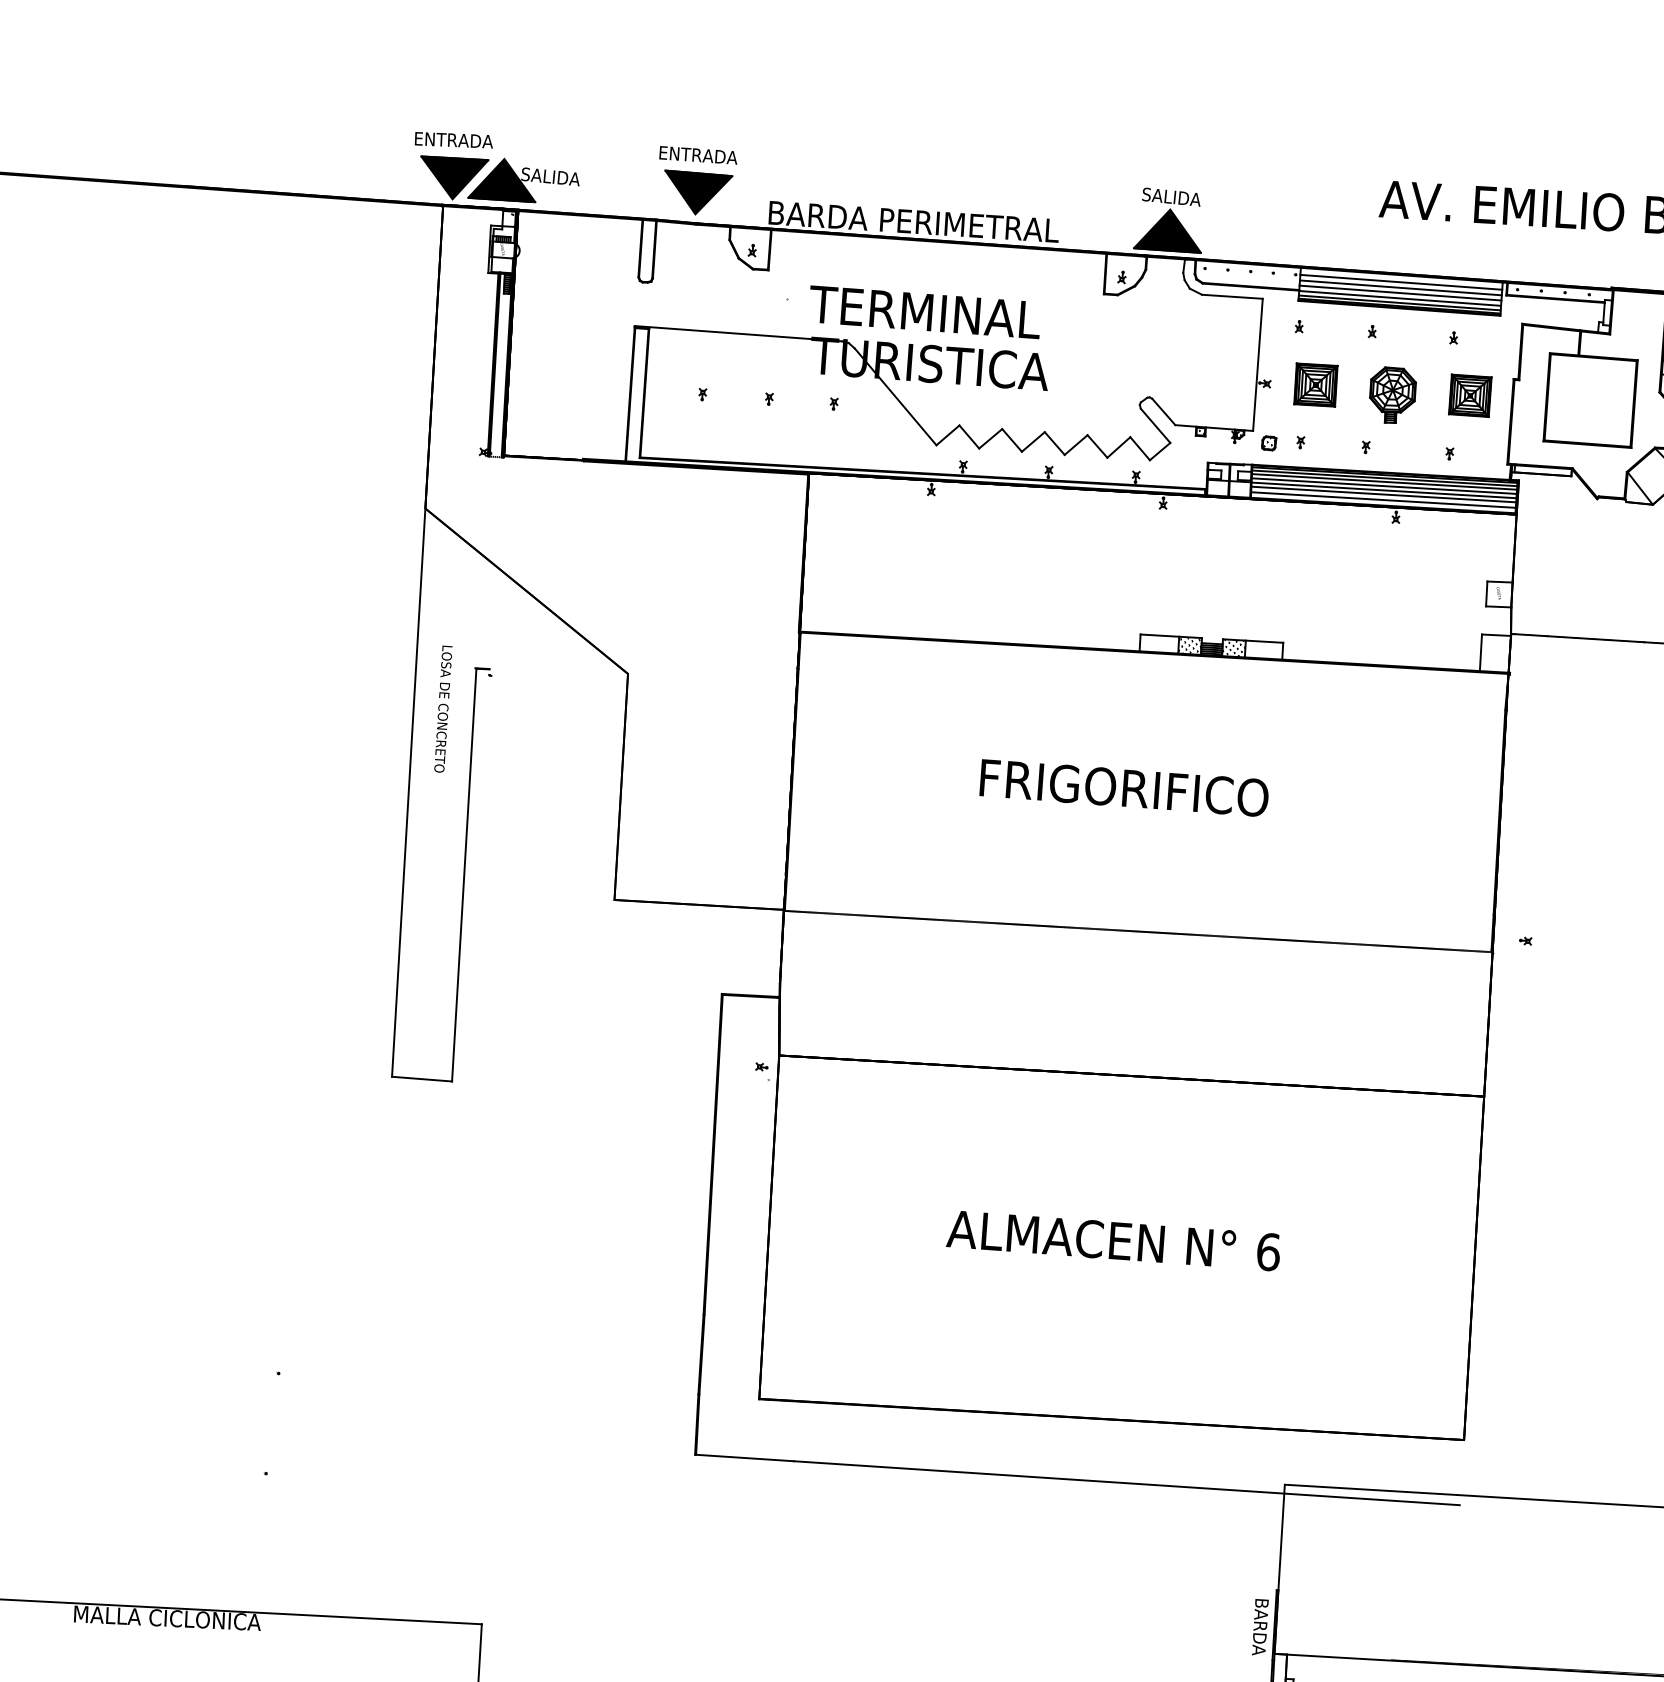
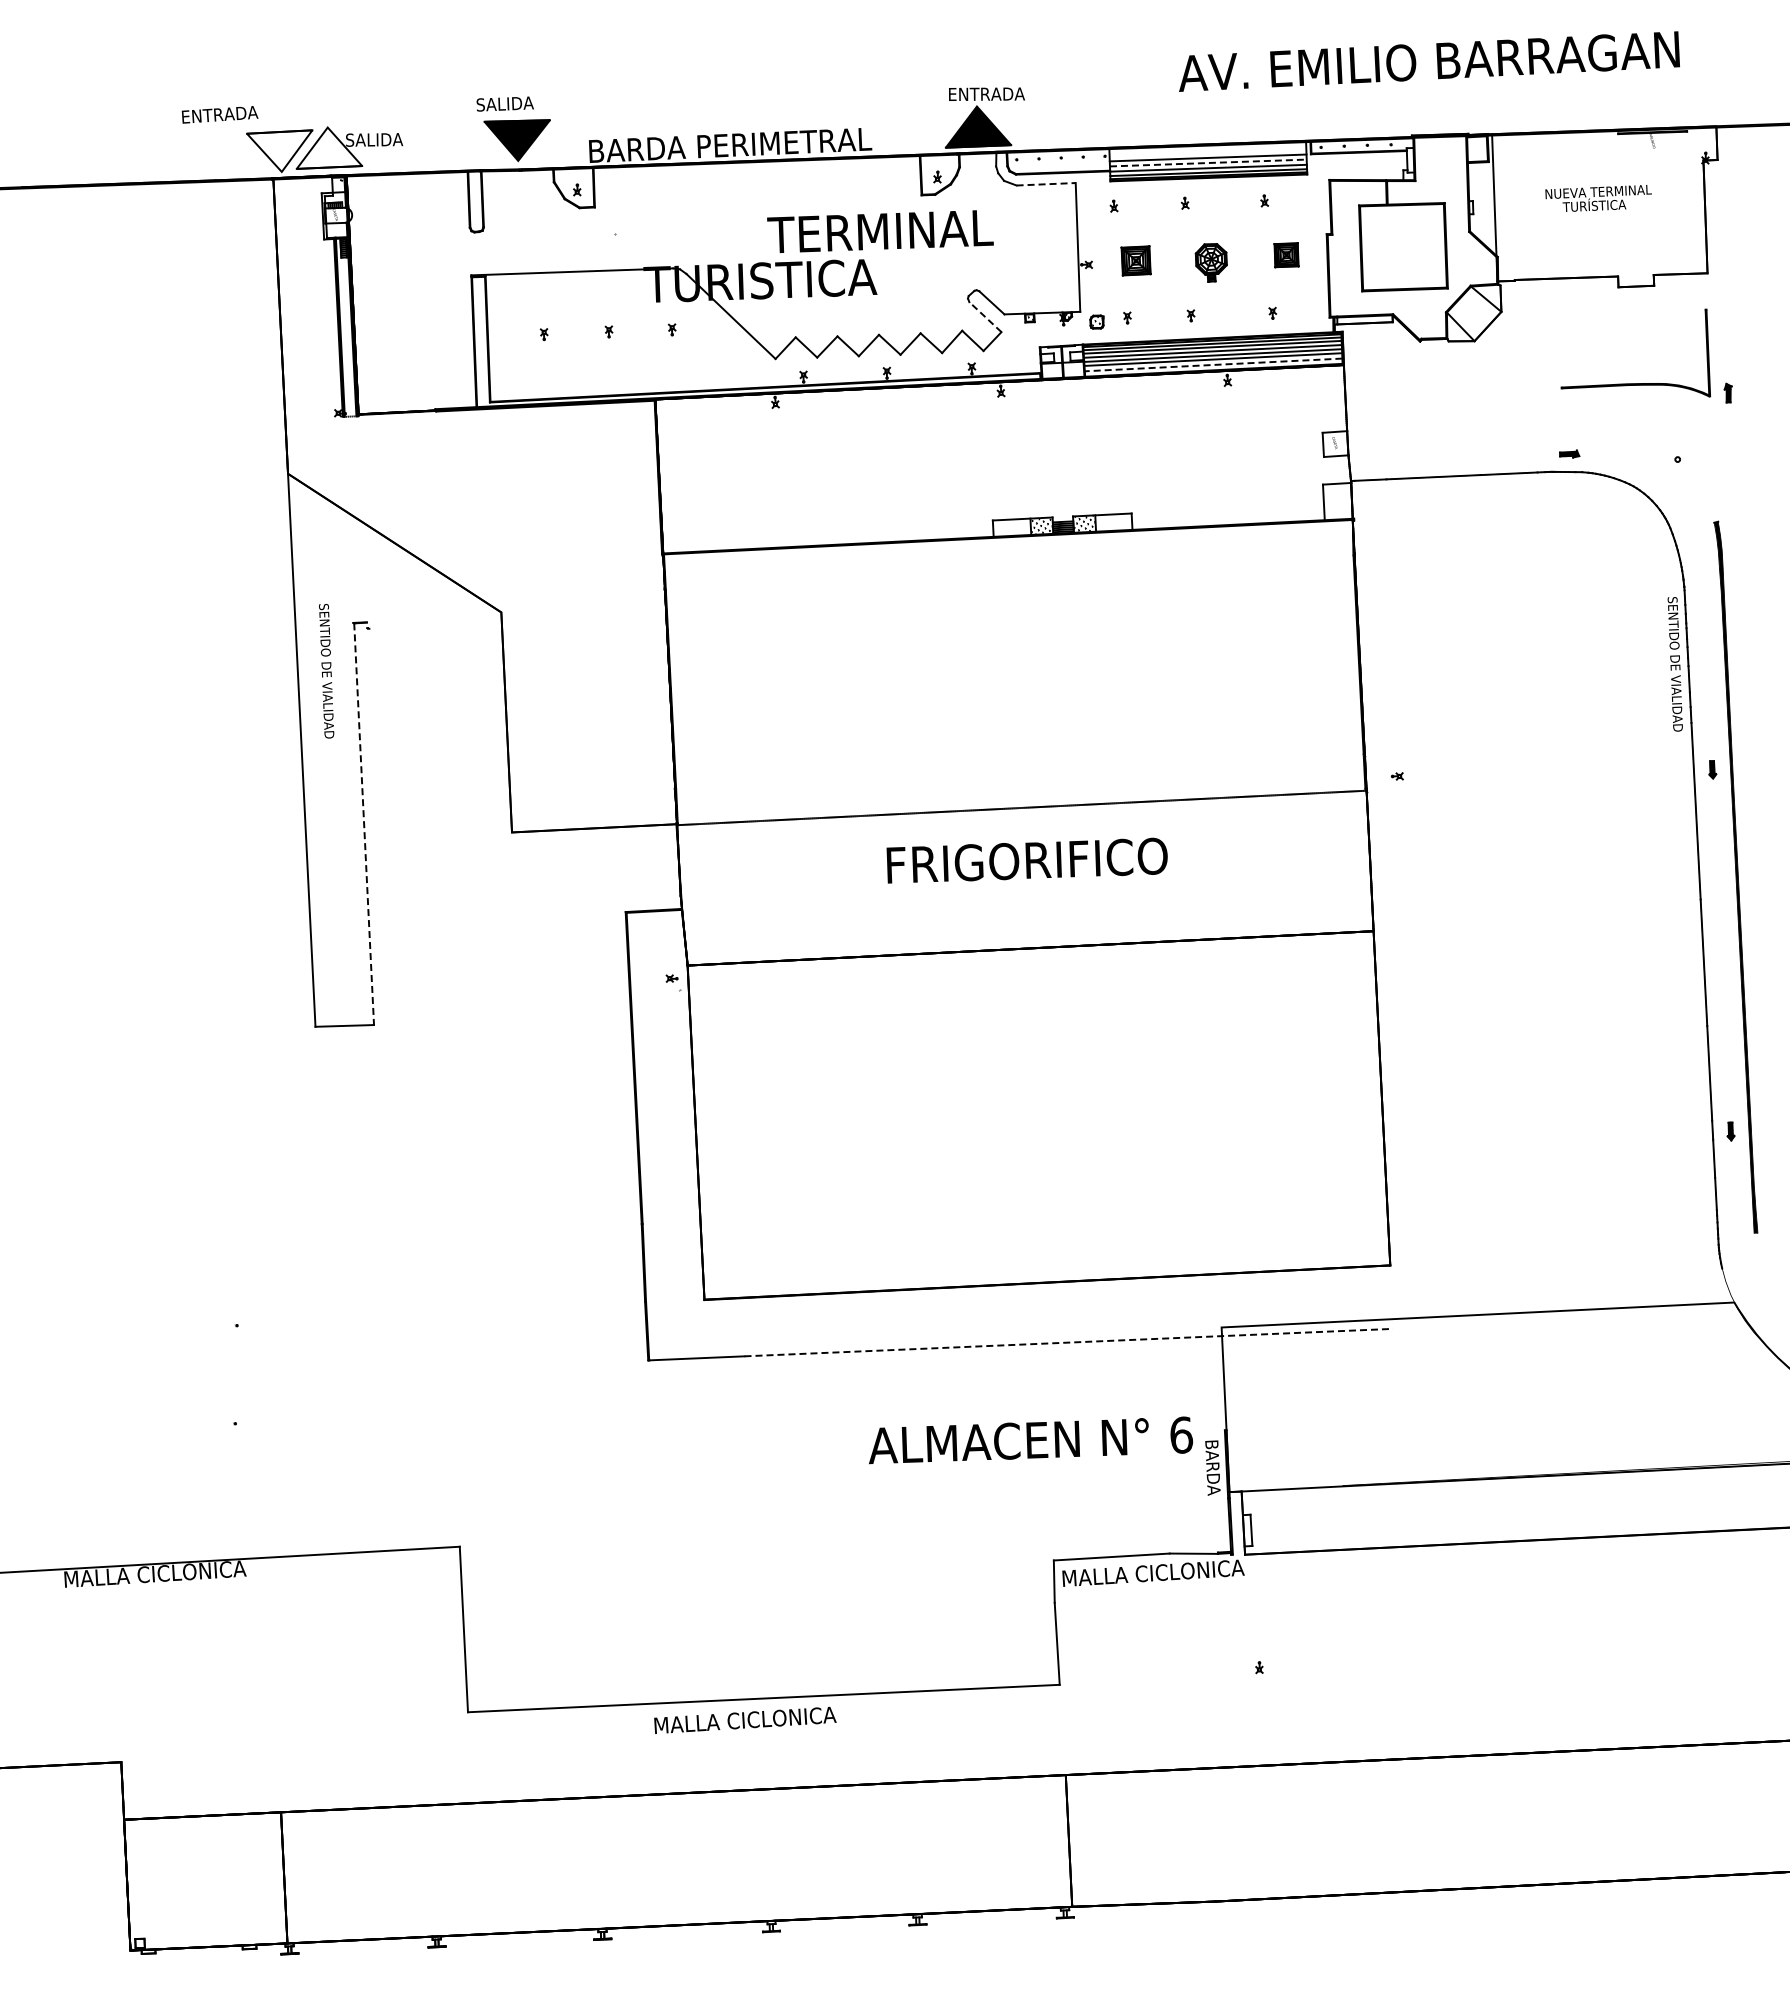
text: (453, 140) -> (219, 114), moved
text: (697, 155) -> (514, 103), ENTRADA -> SALIDA
fill: (452, 177) -> (279, 150), removed
fill: (504, 179) -> (329, 147), removed
text: (1181, 198) -> (986, 94), SALIDA -> ENTRADA
line: (1400, 282) -> (1207, 152), removed
line: (1400, 293) -> (1208, 163), solid -> dashed
line: (1232, 297) -> (1046, 184), solid -> dashed
text: (924, 312) -> (880, 231), moved
part: (1315, 384) -> (1135, 260), size x0.7
part: (1392, 395) -> (1211, 262), size x0.7
part: (1470, 396) -> (1286, 255), size x0.6
line: (1155, 426) -> (985, 317), solid -> dashed
line: (1383, 499) -> (1213, 364), solid -> dashed
text: (442, 713) -> (326, 670), LOSA DE CONCRETO -> SENTIDO DE VIALIDAD
text: (1123, 787) -> (1026, 860), moved
line: (464, 875) -> (364, 824), solid -> dashed
text: (1114, 1240) -> (1031, 1440), moved
line: (1126, 1483) -> (1068, 1342), solid -> dashed

